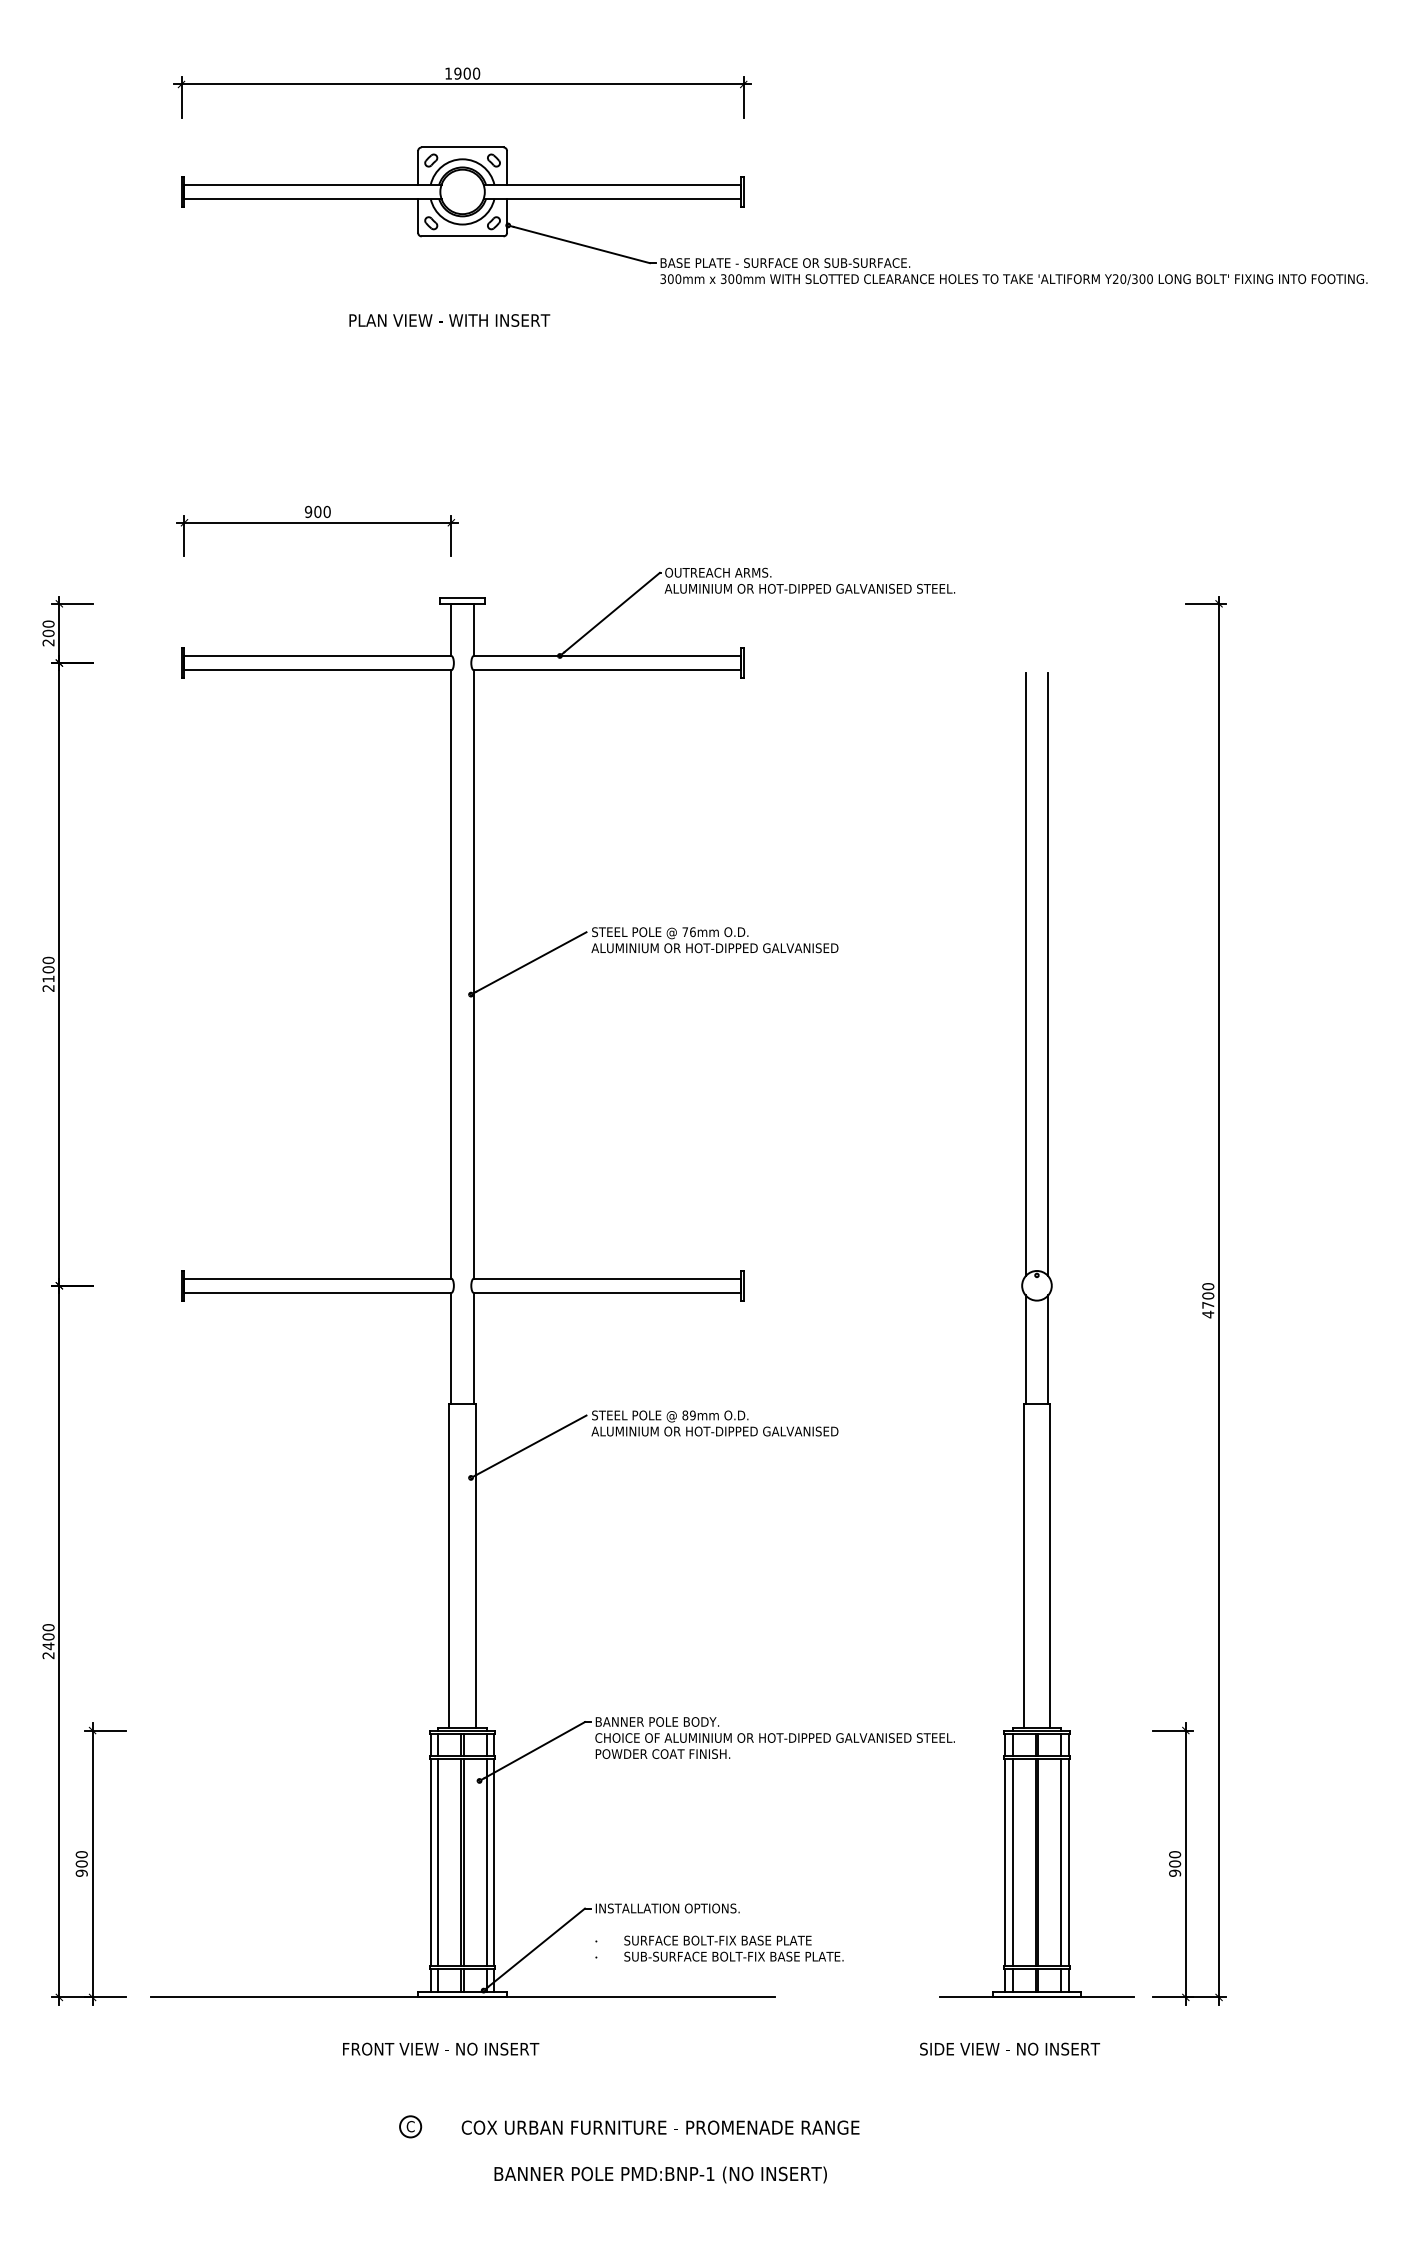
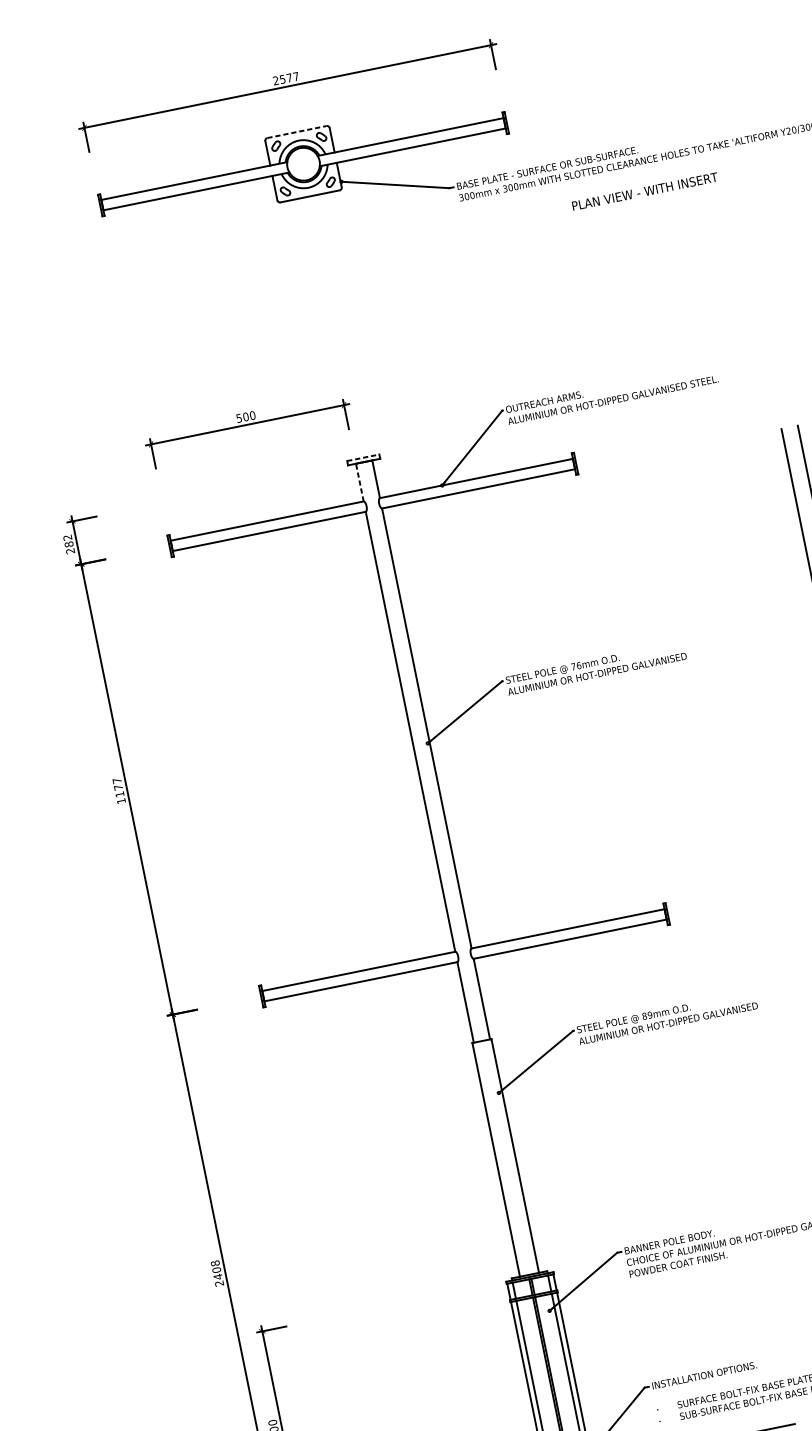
text: (462, 73) -> (286, 78), 1900 -> 2577
line: (462, 147) -> (296, 132), solid -> dashed
text: (449, 320) -> (644, 191), moved
text: (308, 511) -> (239, 418), 900 -> 500
line: (463, 597) -> (363, 457), solid -> dashed
text: (48, 628) -> (68, 540), 200 -> 282
line: (451, 629) -> (359, 482), solid -> dashed
text: (48, 973) -> (119, 790), 2100 -> 1177
text: (48, 1627) -> (215, 1263), 2400 -> 2408

